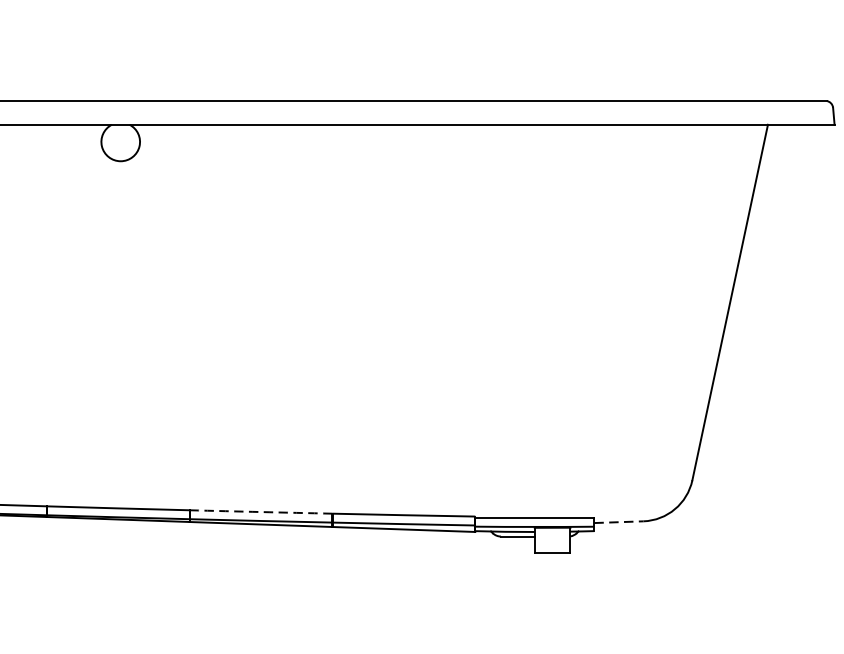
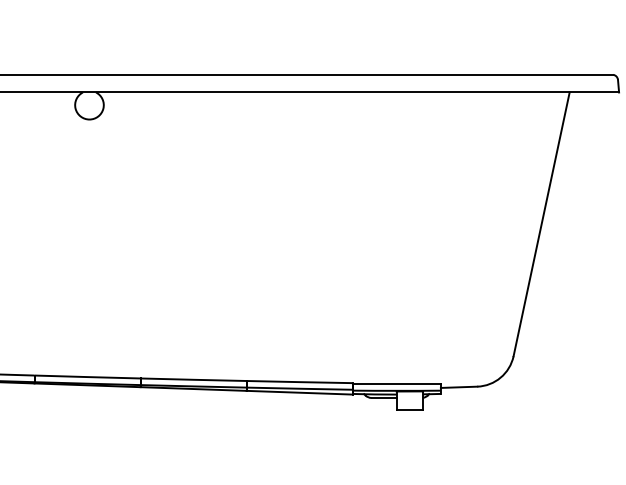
arc: (260, 511) -> (193, 379), dashed -> solid
line: (619, 522) -> (459, 387), dashed -> solid

